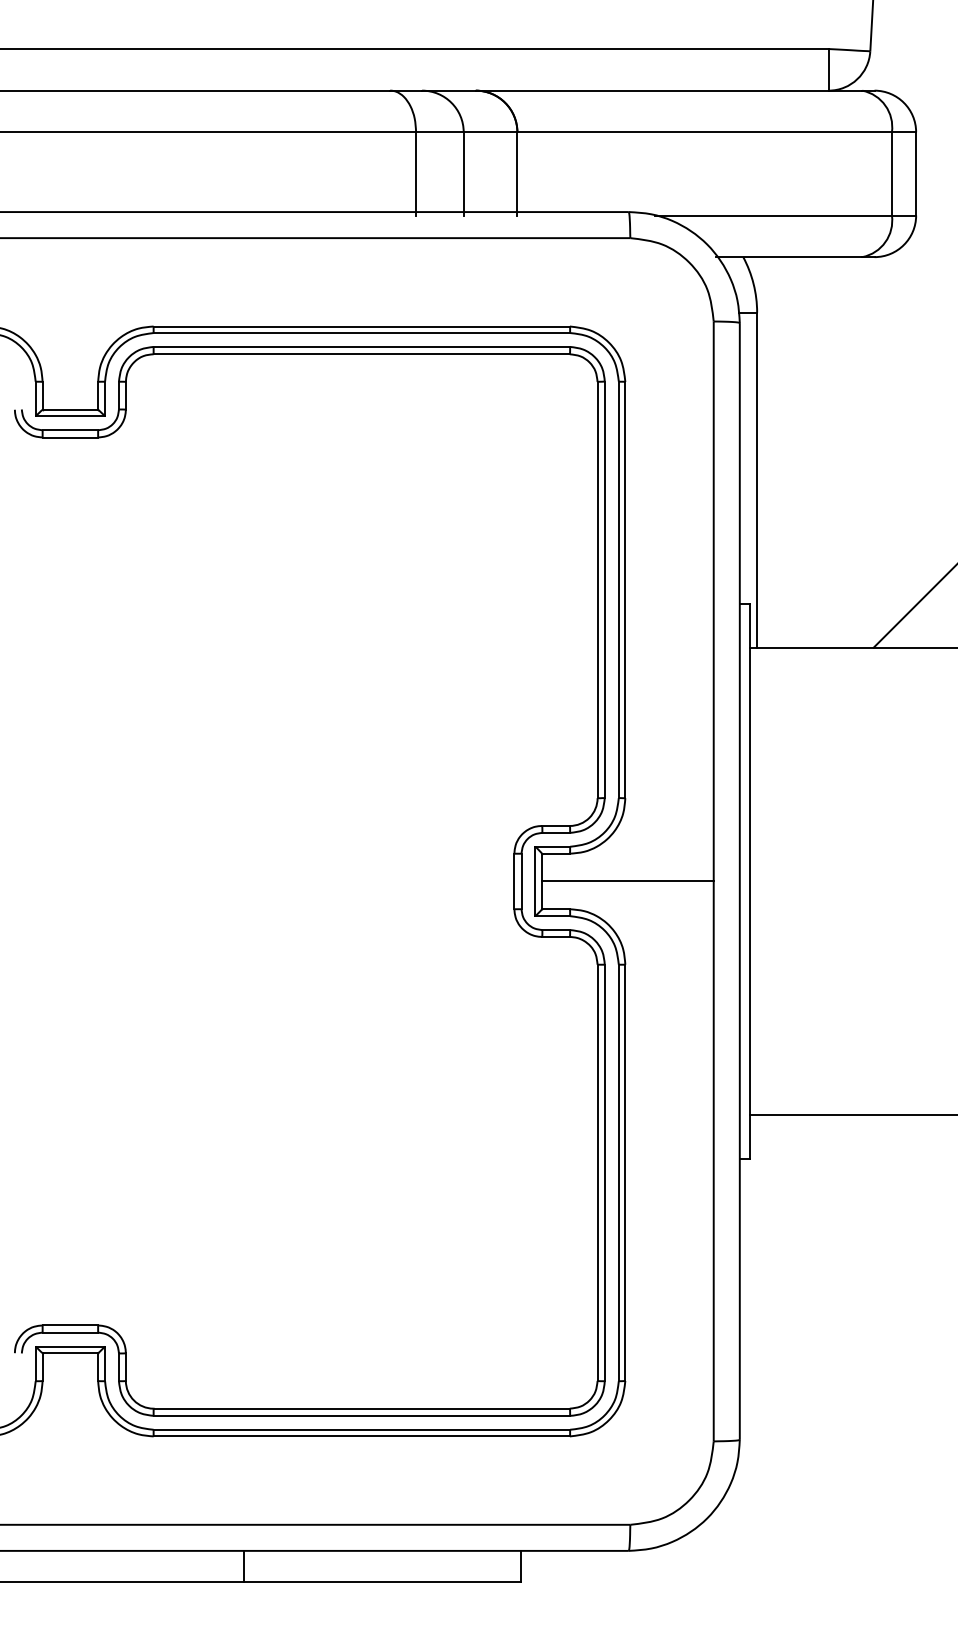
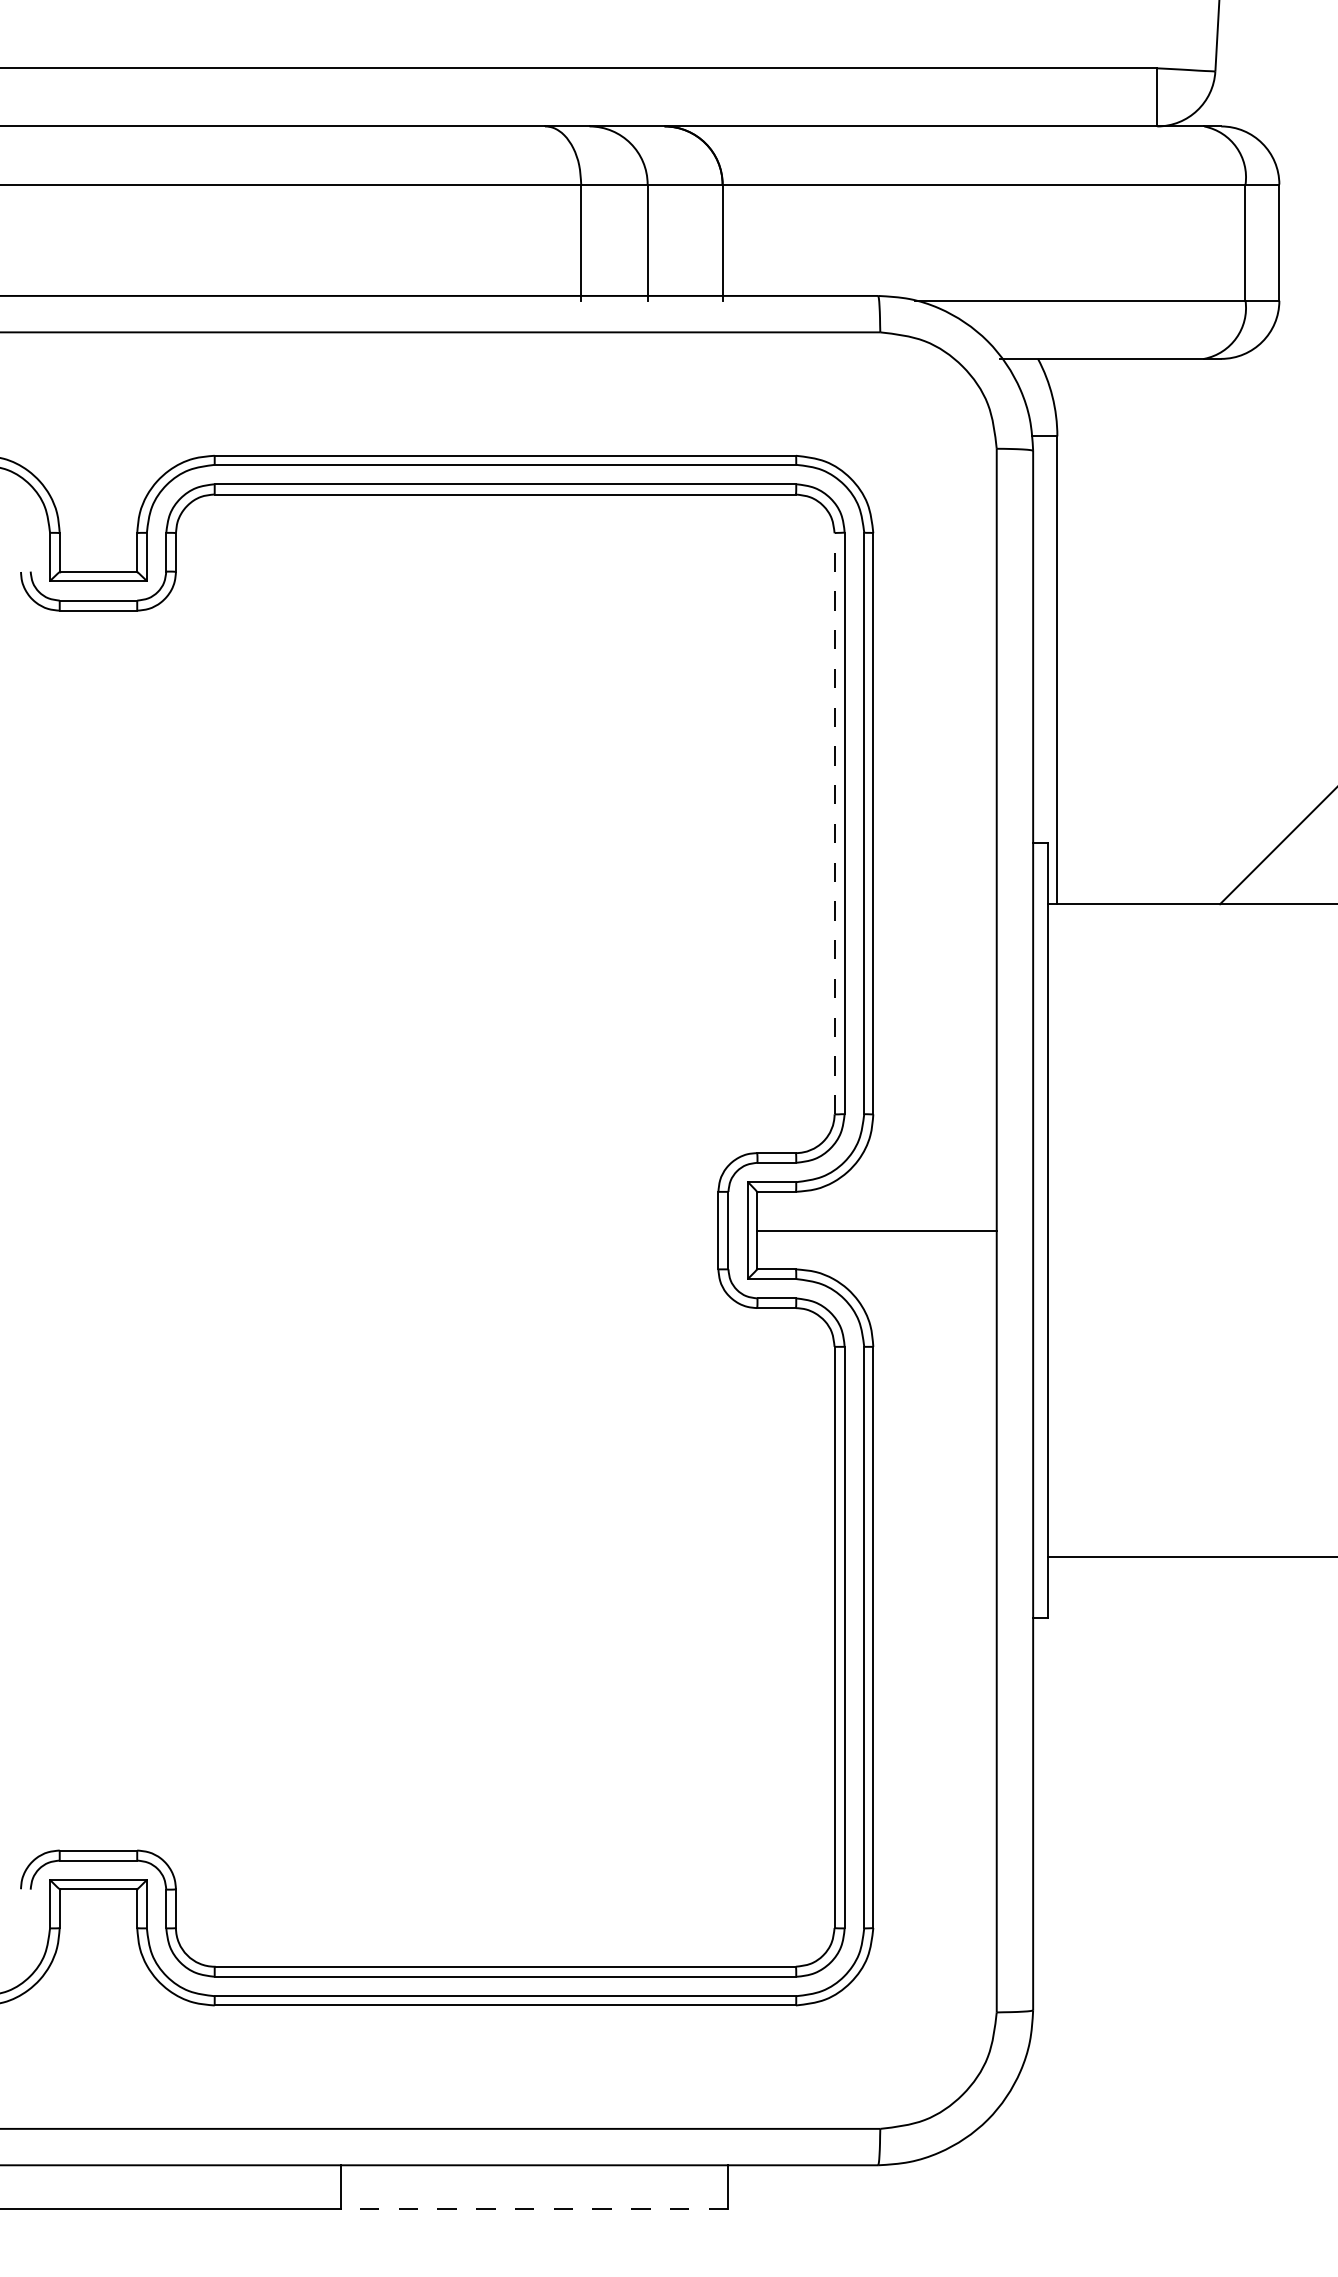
line: (597, 589) -> (834, 823), solid -> dashed
line: (382, 1581) -> (534, 2208), solid -> dashed

